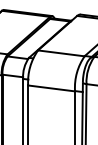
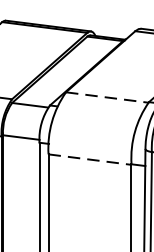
line: (61, 53) -> (107, 97), solid -> dashed
line: (51, 88) -> (89, 159), solid -> dashed

